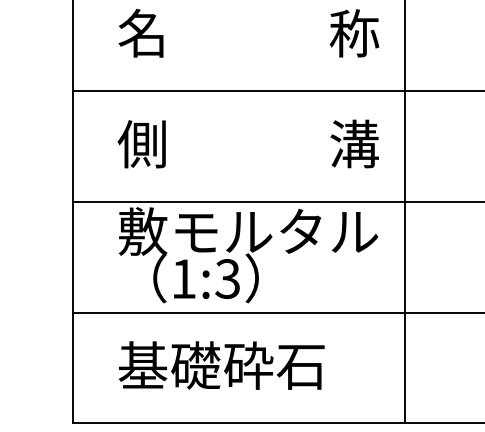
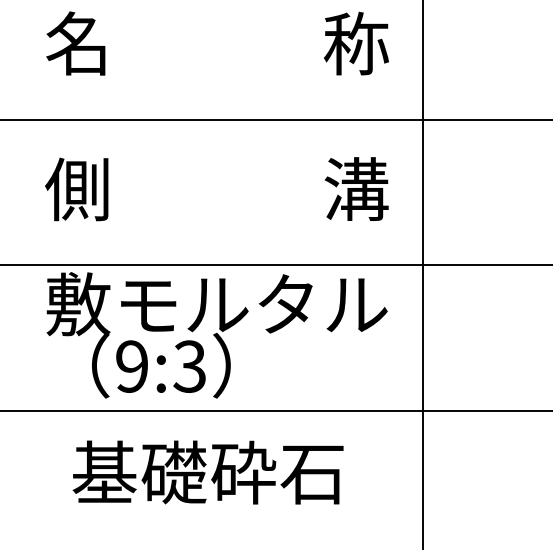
text: (183, 279) -> (131, 367), 1:3 -> 9:3
text: (221, 365) -> (207, 472), moved

